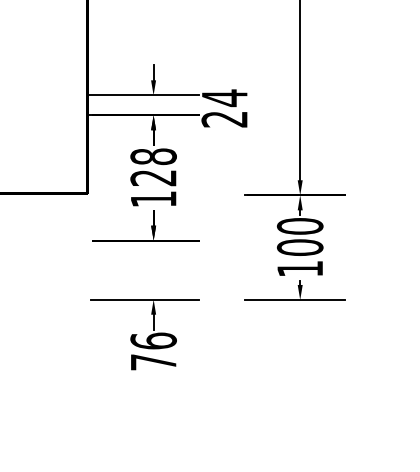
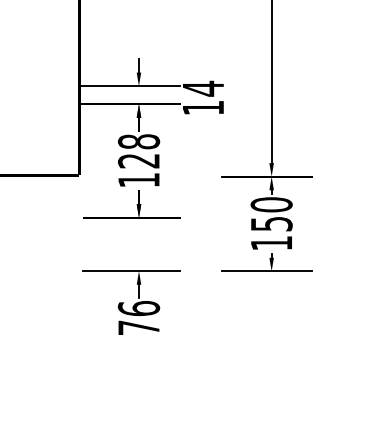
text: (223, 119) -> (202, 108), 24 -> 14
text: (300, 247) -> (271, 223), 100 -> 150

